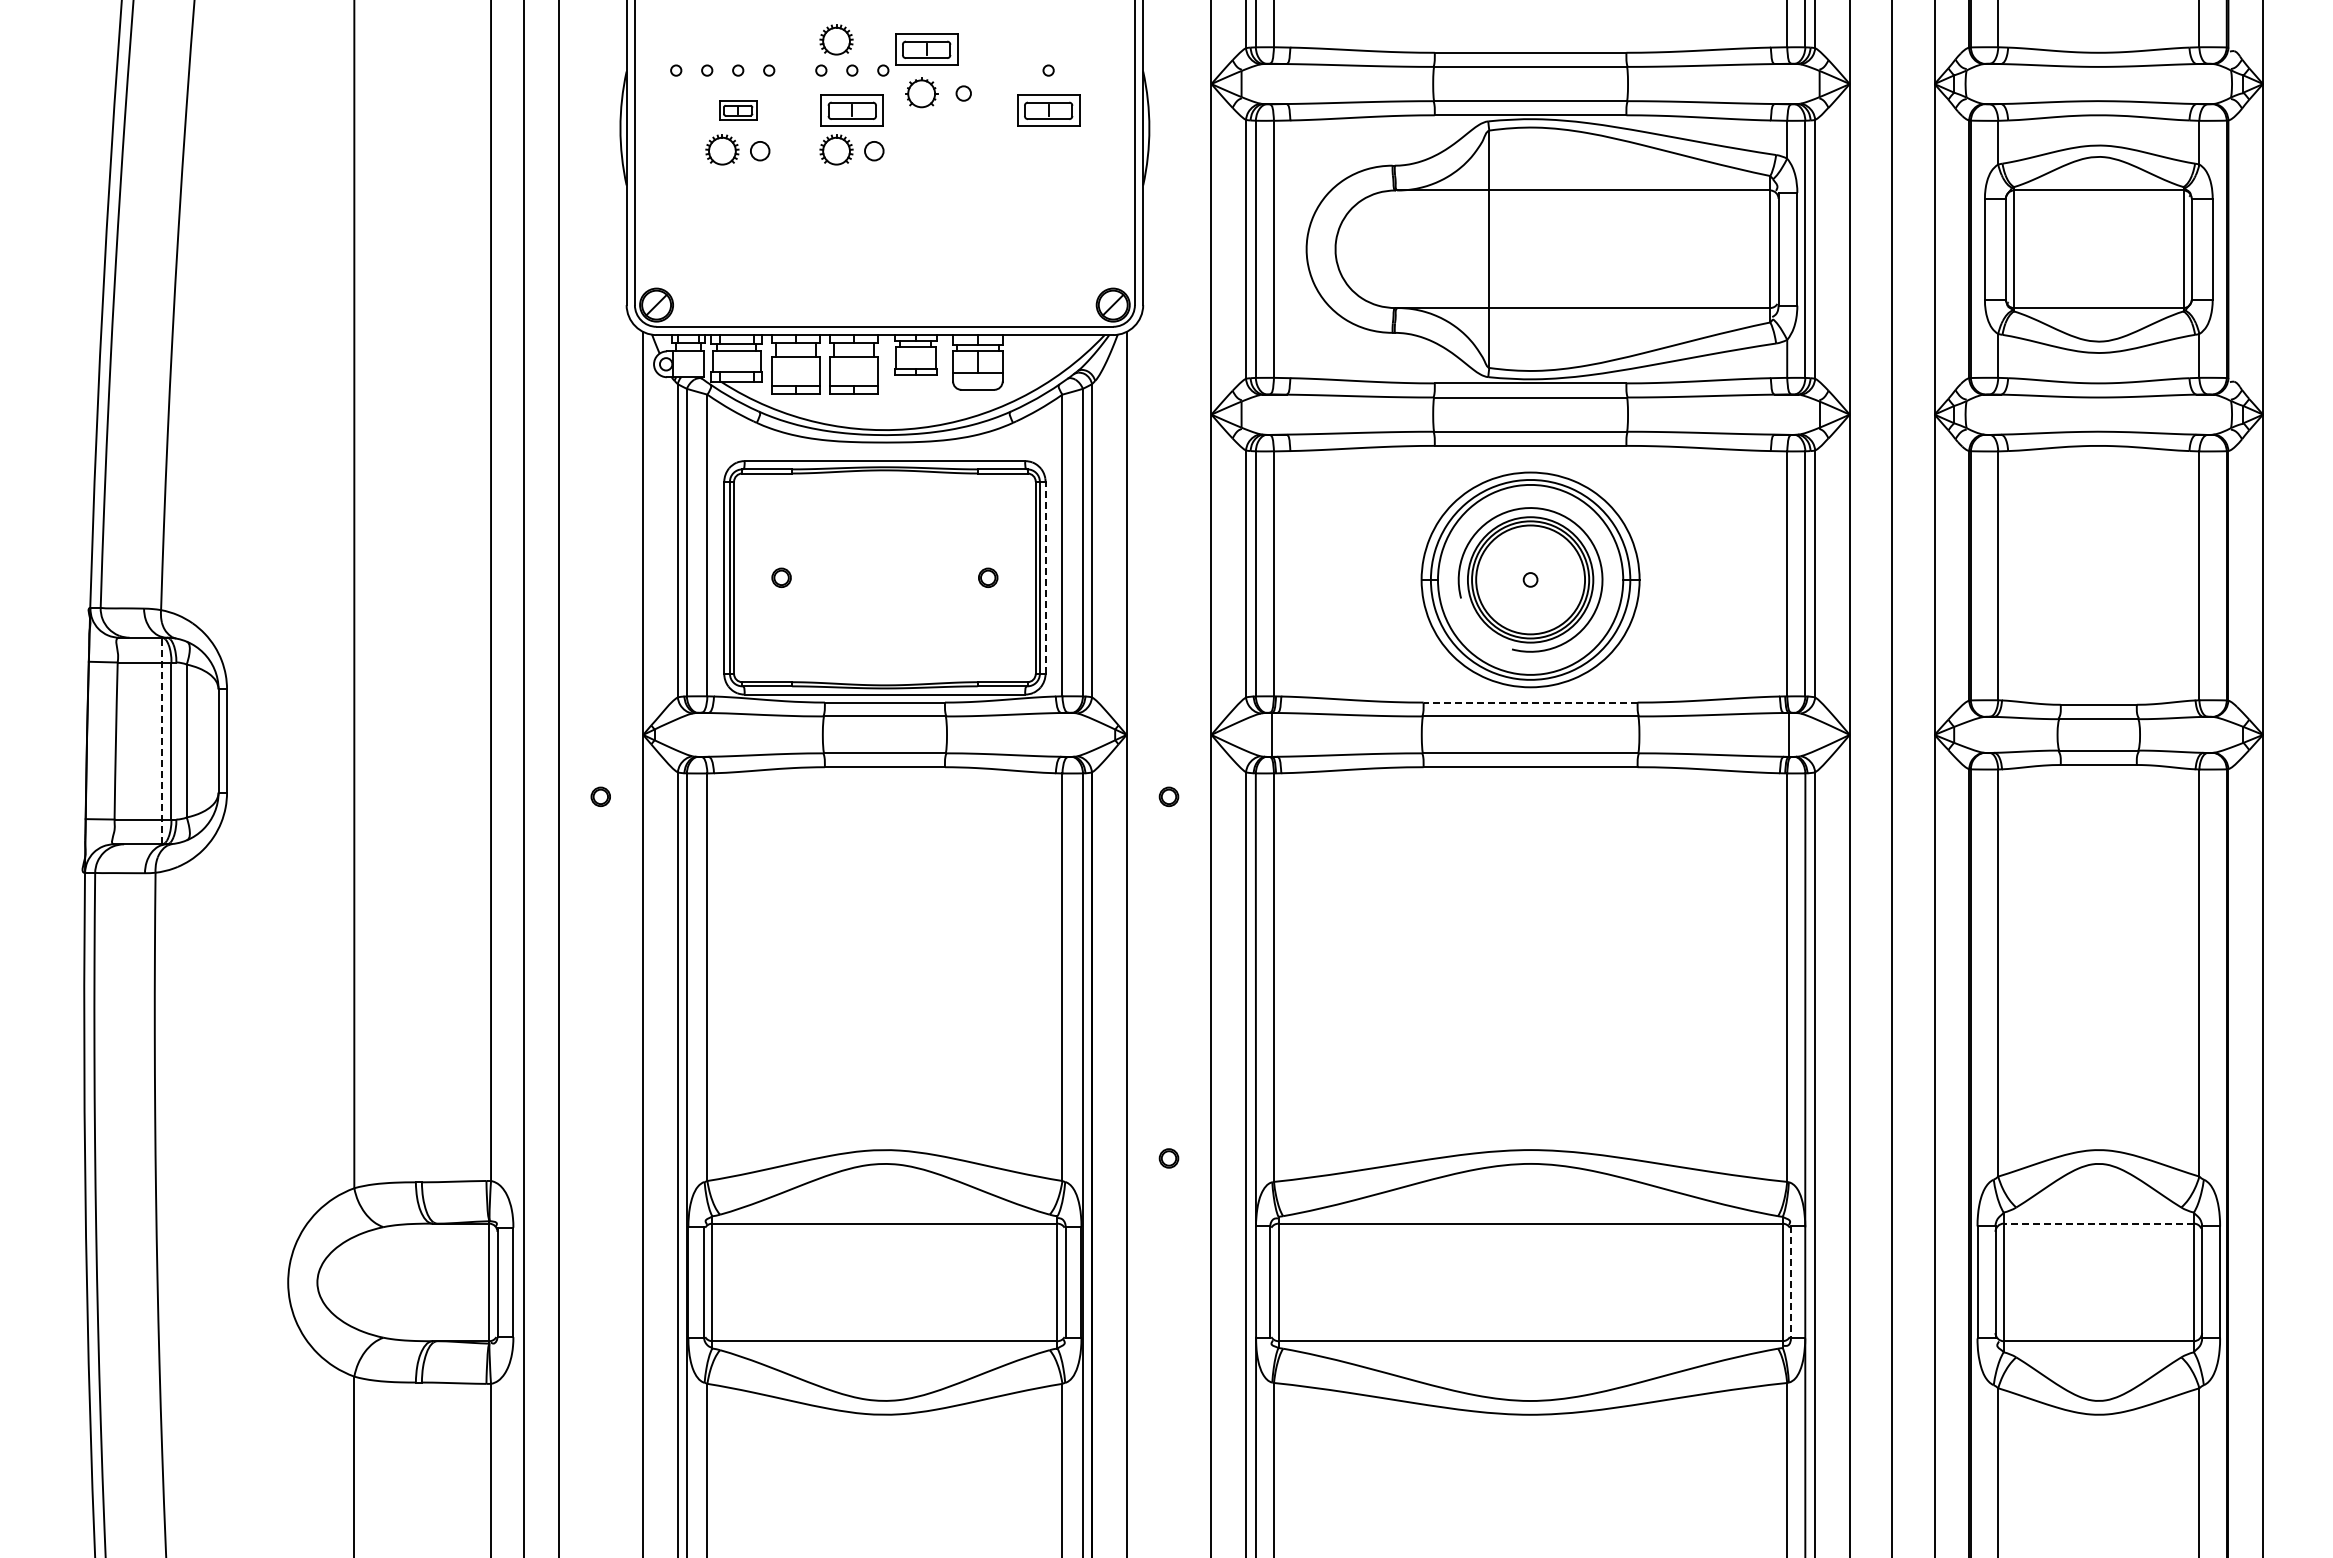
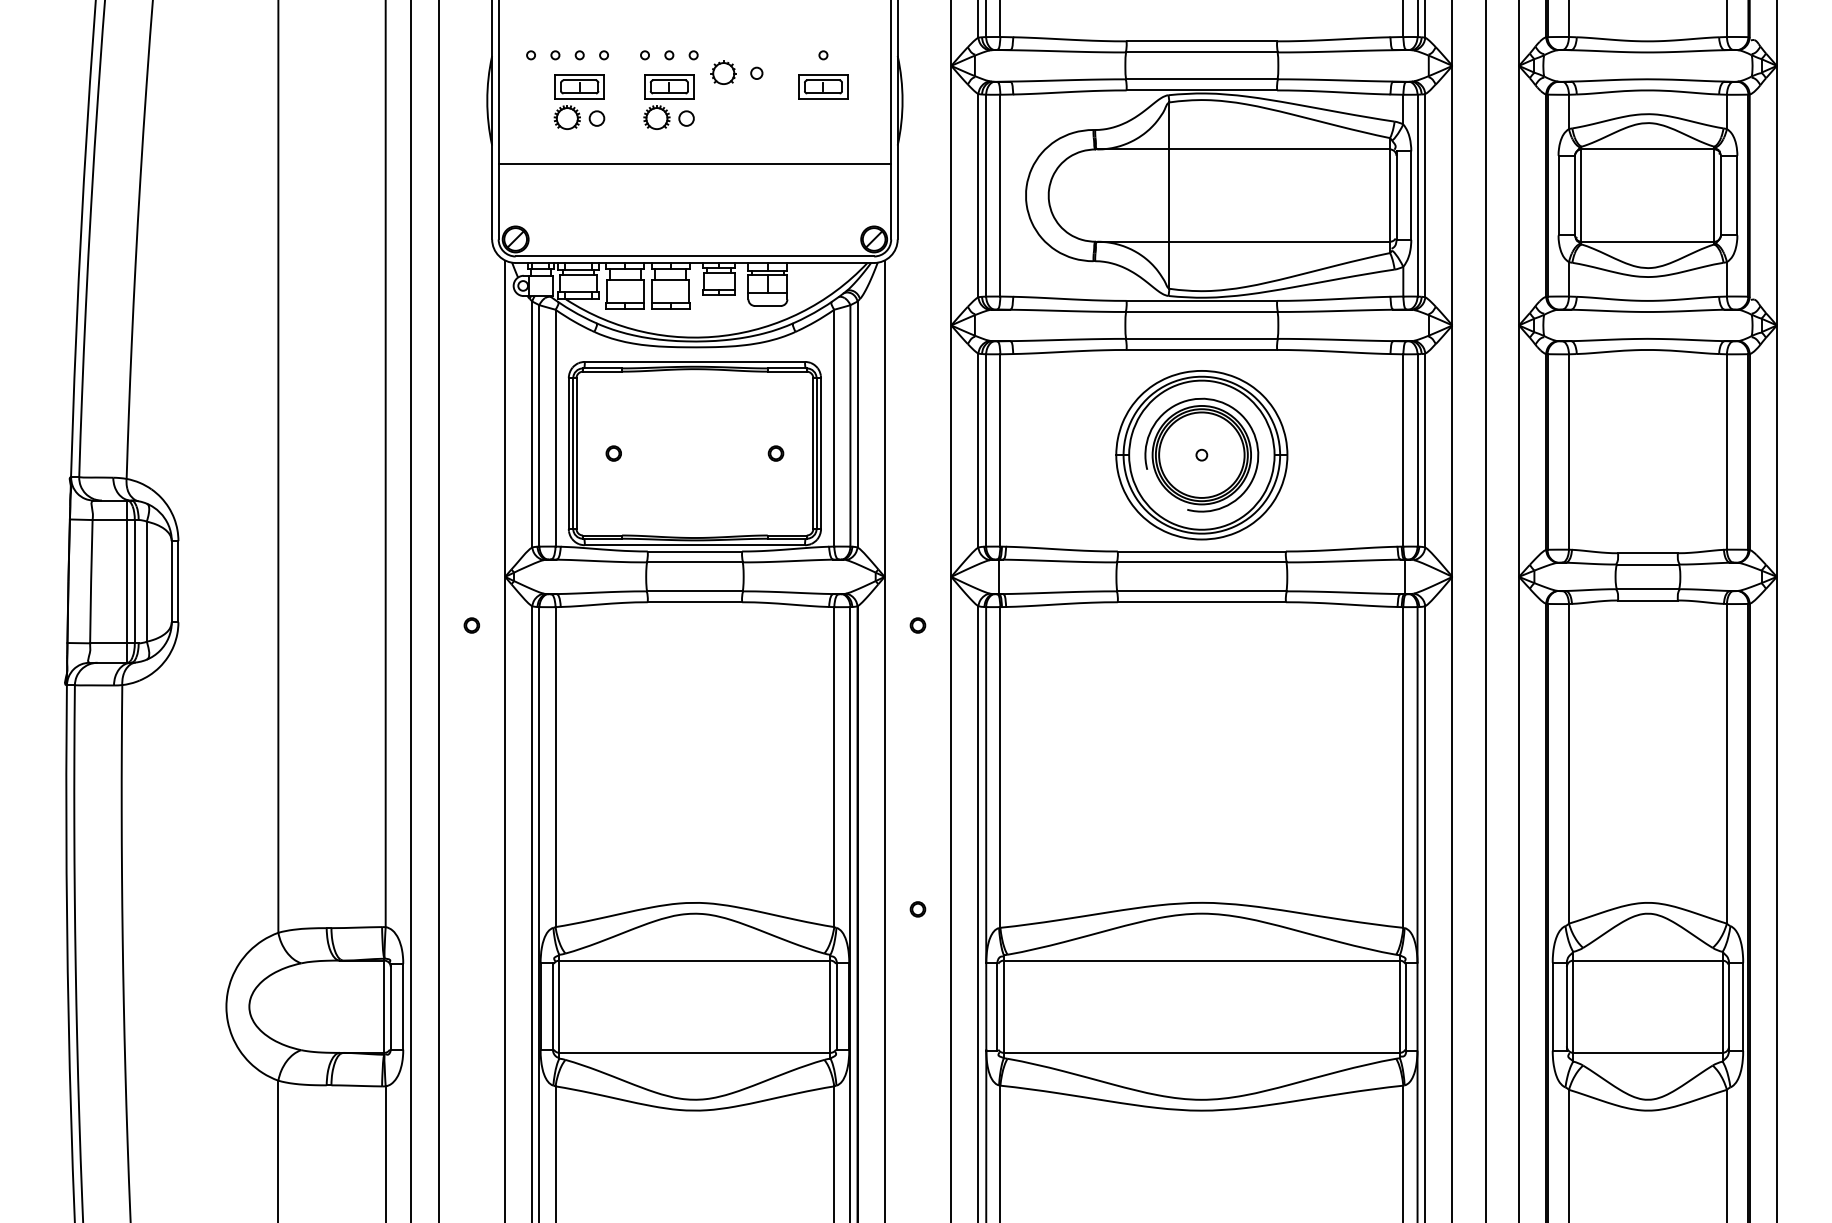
part: (836, 39) -> (656, 30), removed
part: (926, 49) -> (727, 38), removed
part: (737, 110) -> (579, 86), size x1.67
line: (884, 209) -> (694, 164), added
line: (1045, 577) -> (821, 453), dashed -> solid
line: (1530, 702) -> (1201, 551), dashed -> solid
line: (161, 740) -> (126, 581), dashed -> solid
line: (2098, 1223) -> (1647, 960), dashed -> solid
line: (1790, 1282) -> (1405, 1006), dashed -> solid

